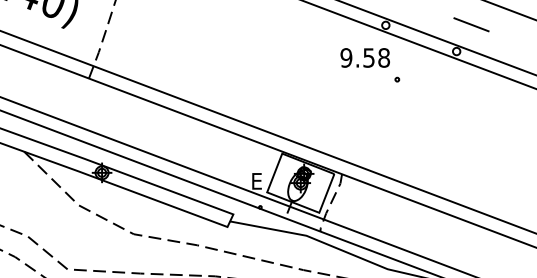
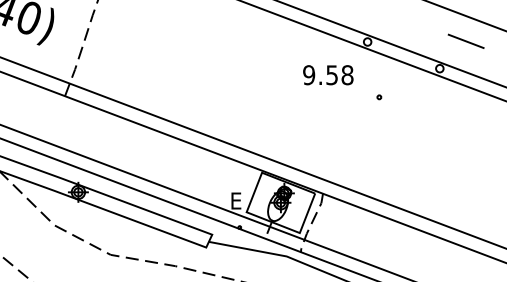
line: (471, 24) -> (466, 41), moved
text: (364, 57) -> (327, 74), moved

